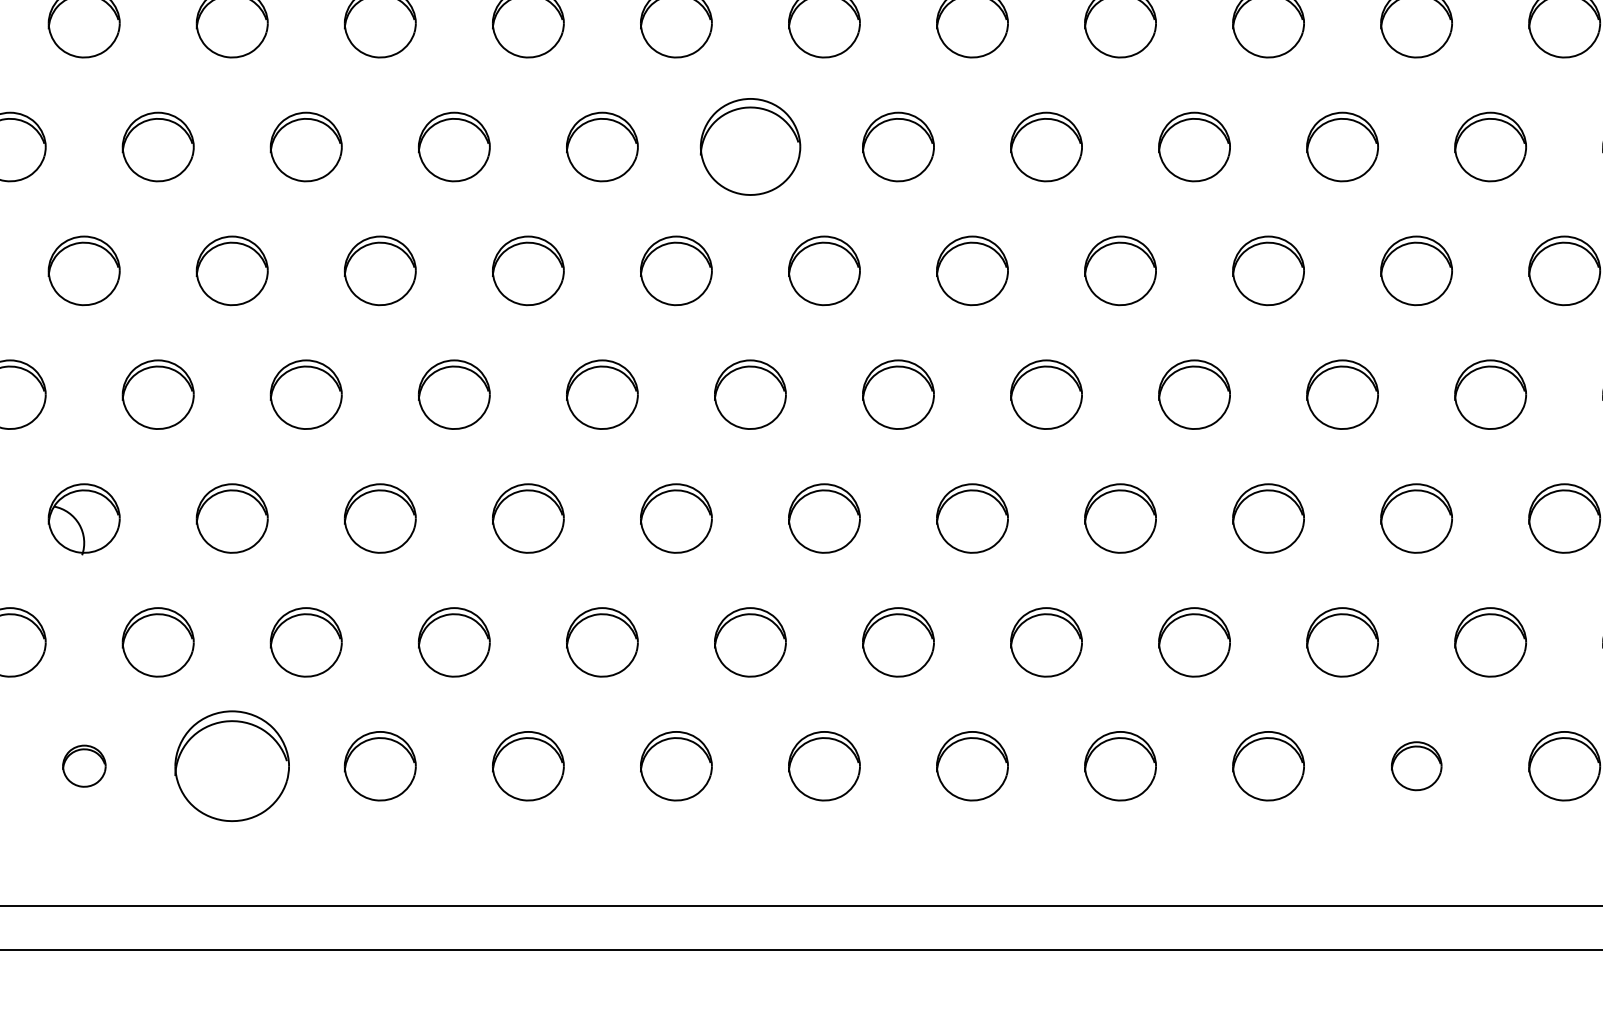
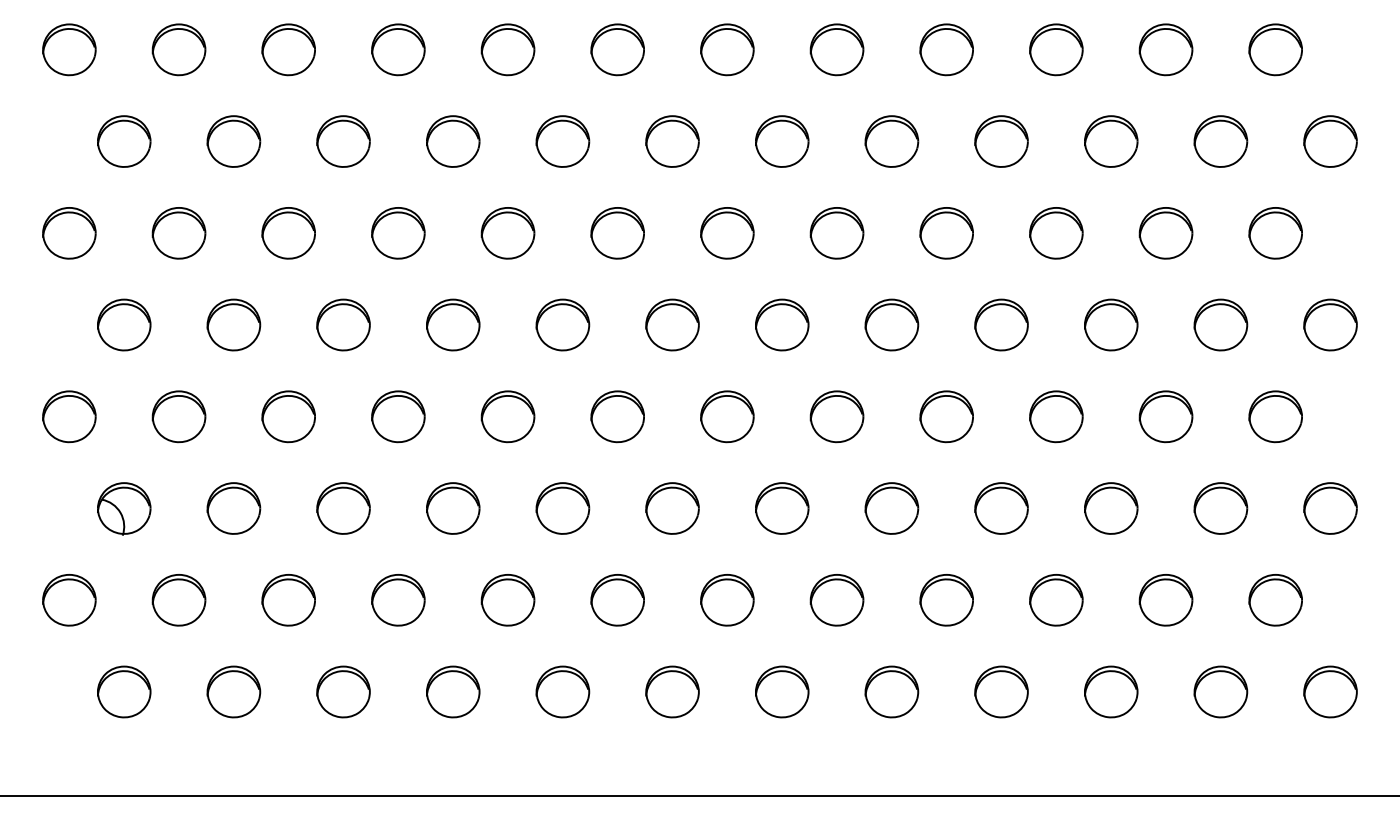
part: (750, 147) -> (617, 233), size x0.71
part: (84, 765) -> (124, 691), size x1.67
part: (231, 765) -> (233, 691), size x0.62
part: (1416, 765) -> (1111, 691), size x1.43

